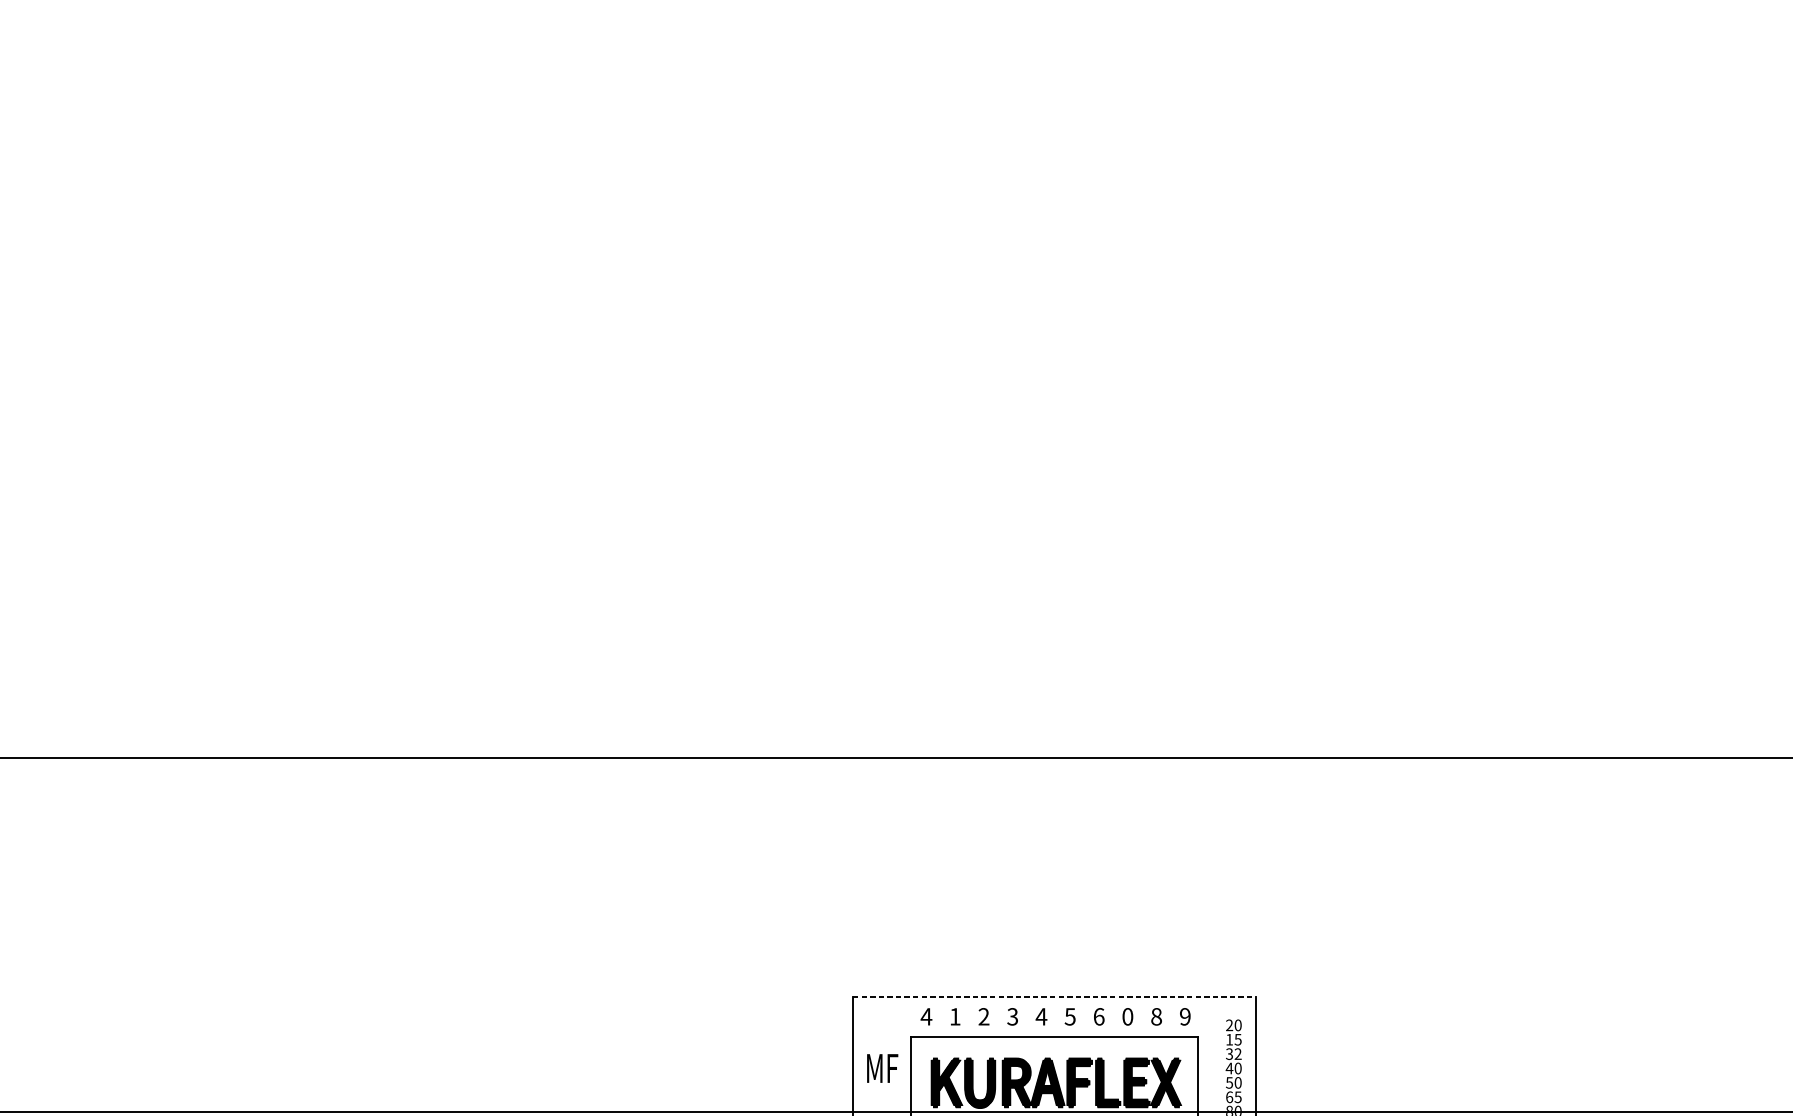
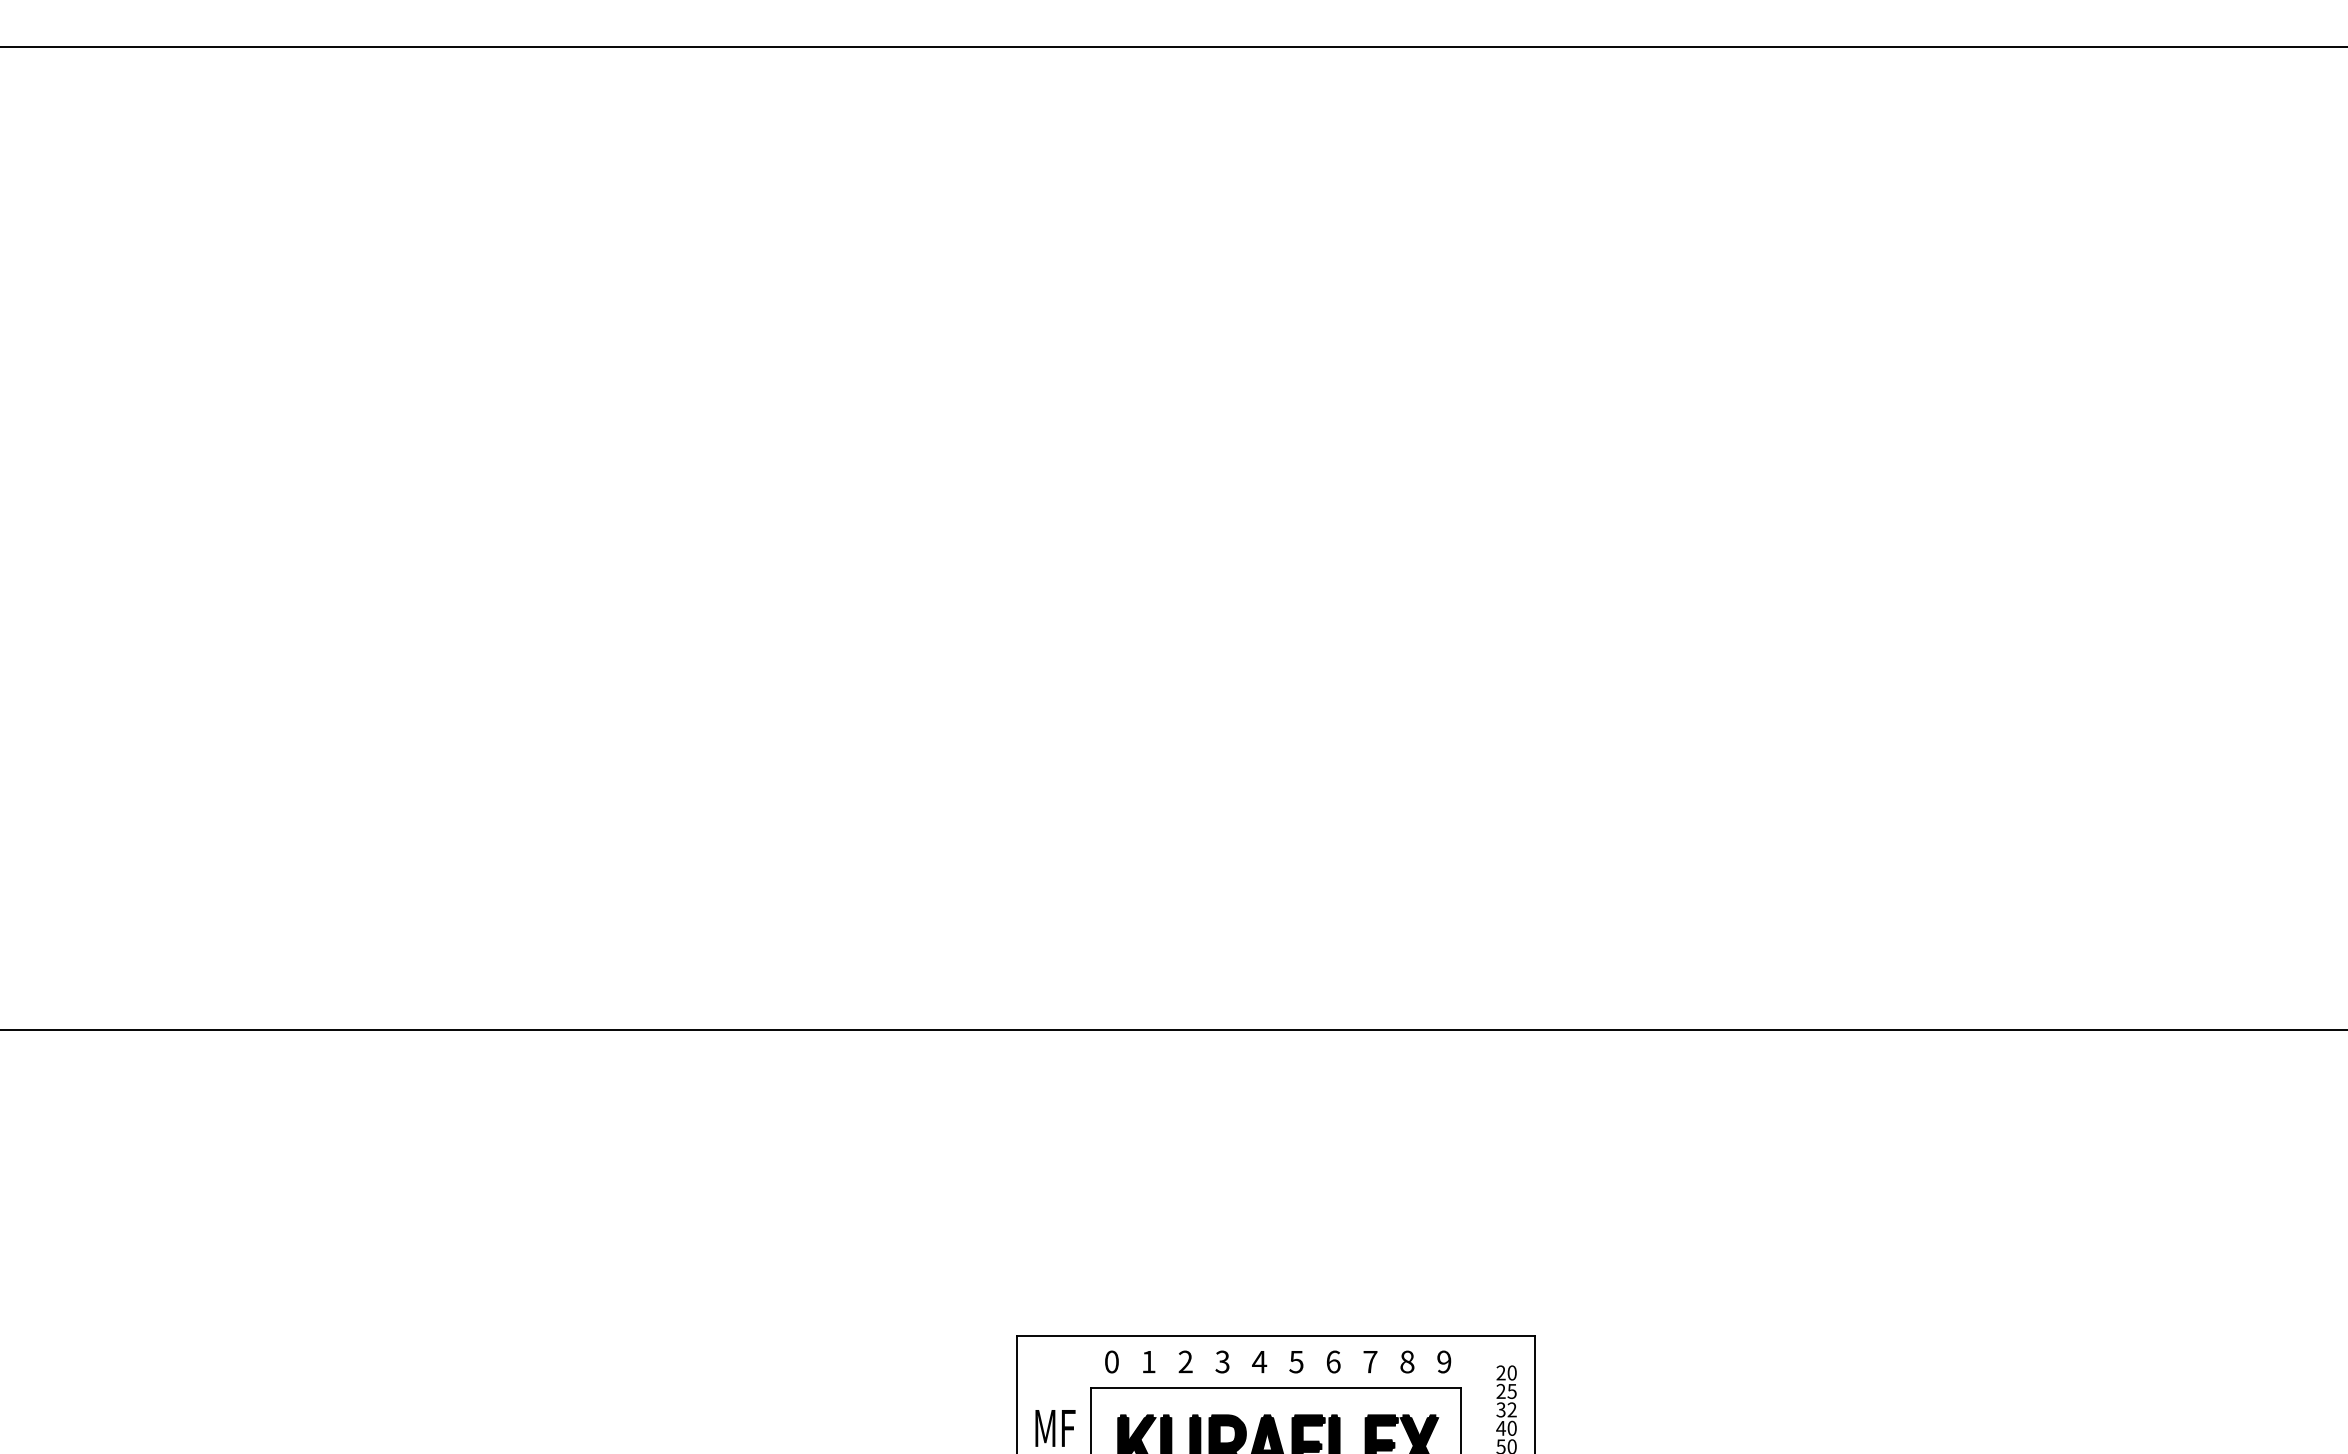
line: (1054, 996) -> (1276, 1336), dashed -> solid
text: (926, 1016) -> (1111, 1361), 4 -> 0
text: (1127, 1016) -> (1370, 1361), 0 -> 7
text: (1229, 1039) -> (1500, 1390), 15 -> 25

